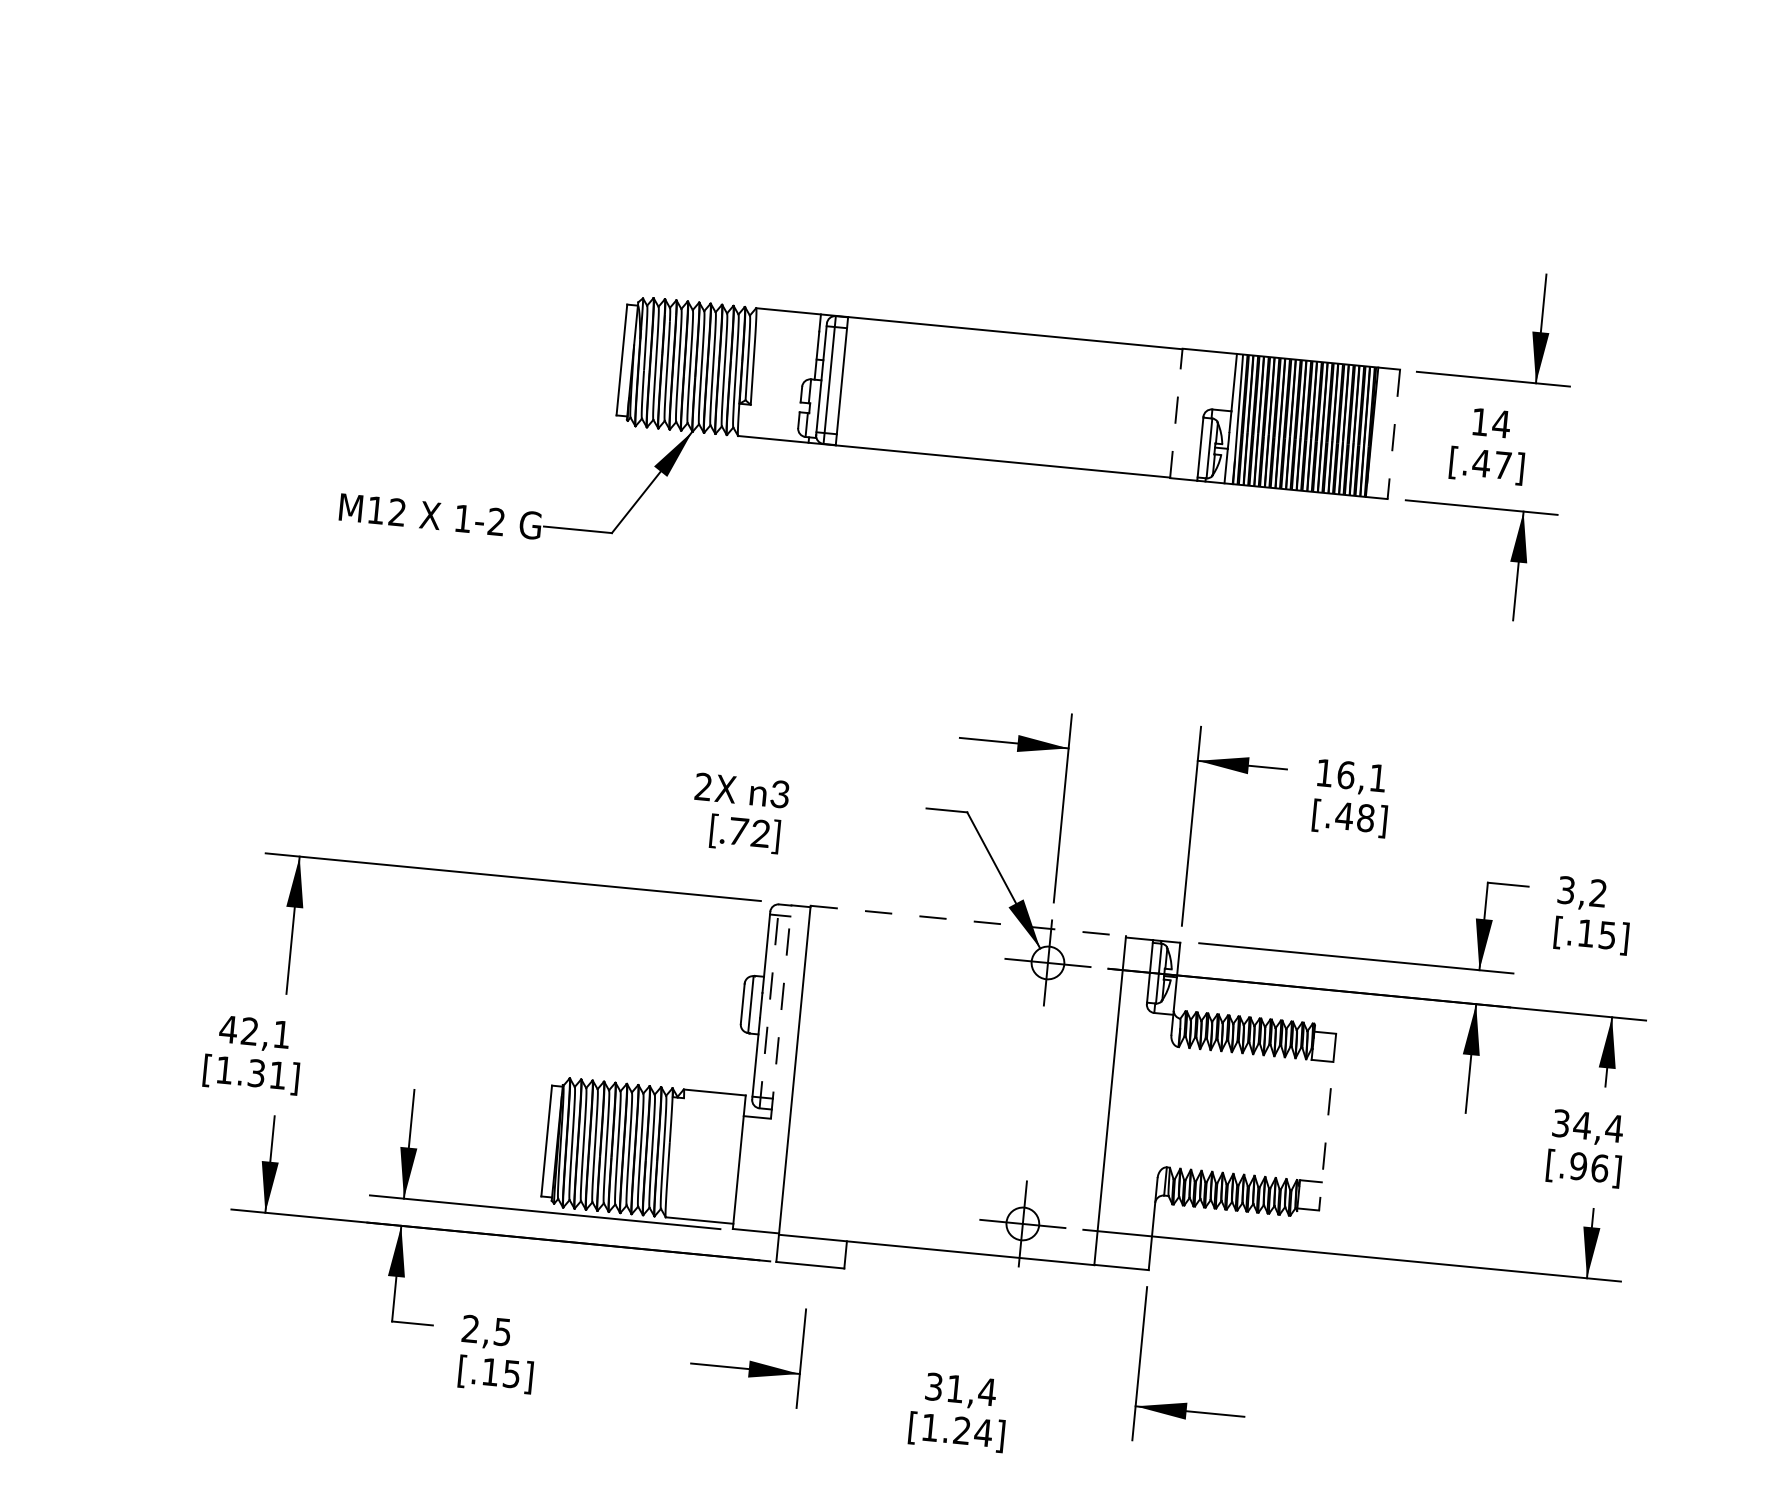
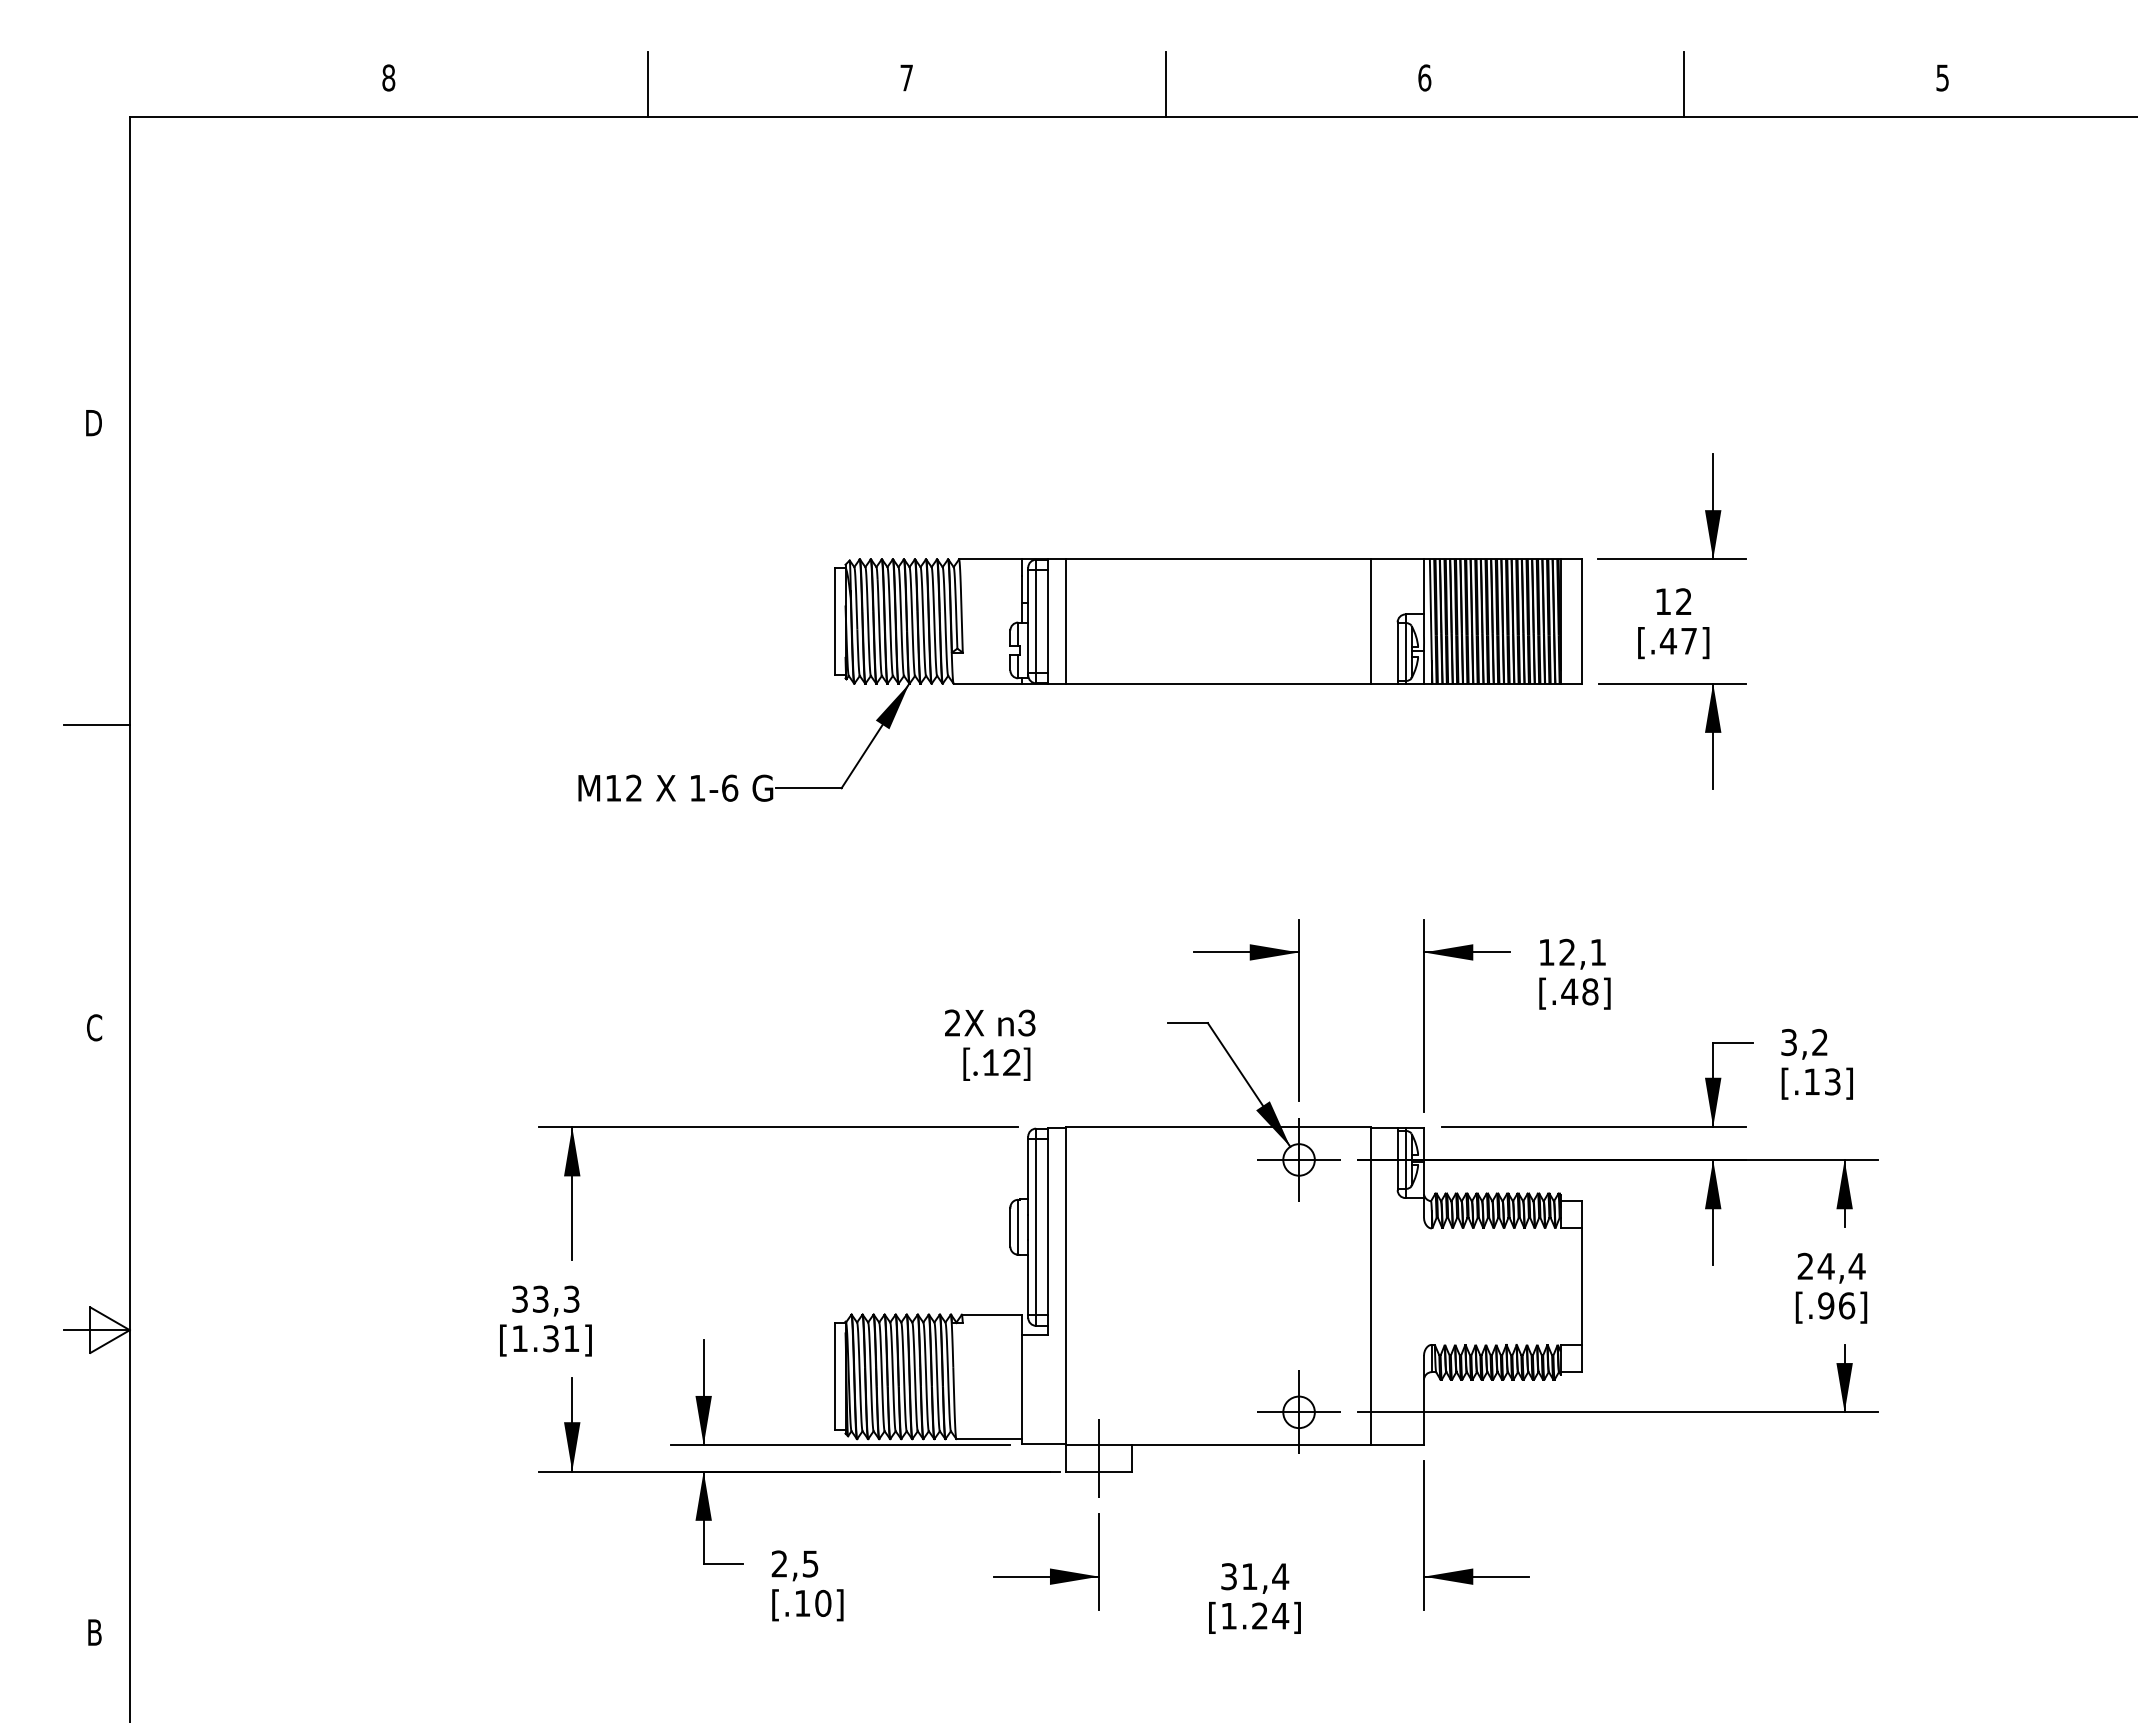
line: (861, 383) -> (1066, 621), added
line: (1176, 413) -> (1371, 621), dashed -> solid
text: (1501, 423) -> (1683, 601), 14 -> 12
line: (1393, 434) -> (1581, 621), dashed -> solid
text: (497, 521) -> (730, 787), 1-2 -> 1-6
text: (1346, 774) -> (1567, 951), 16,1 -> 12,1
text: (738, 831) -> (990, 1062), [.72] -> [.12]
line: (968, 921) -> (1219, 1127), dashed -> solid
text: (1607, 934) -> (1832, 1081), [.15] -> [.13]
line: (769, 1006) -> (1036, 1227), dashed -> solid
line: (780, 1011) -> (1047, 1231), dashed -> solid
text: (254, 1031) -> (545, 1298), 42,1 -> 33,3
line: (1327, 1122) -> (1581, 1287), dashed -> solid
text: (1561, 1123) -> (1805, 1266), 34,4 -> 24,4
line: (811, 1250) -> (1099, 1457), added
text: (512, 1374) -> (823, 1603), [.15] -> [.10]

